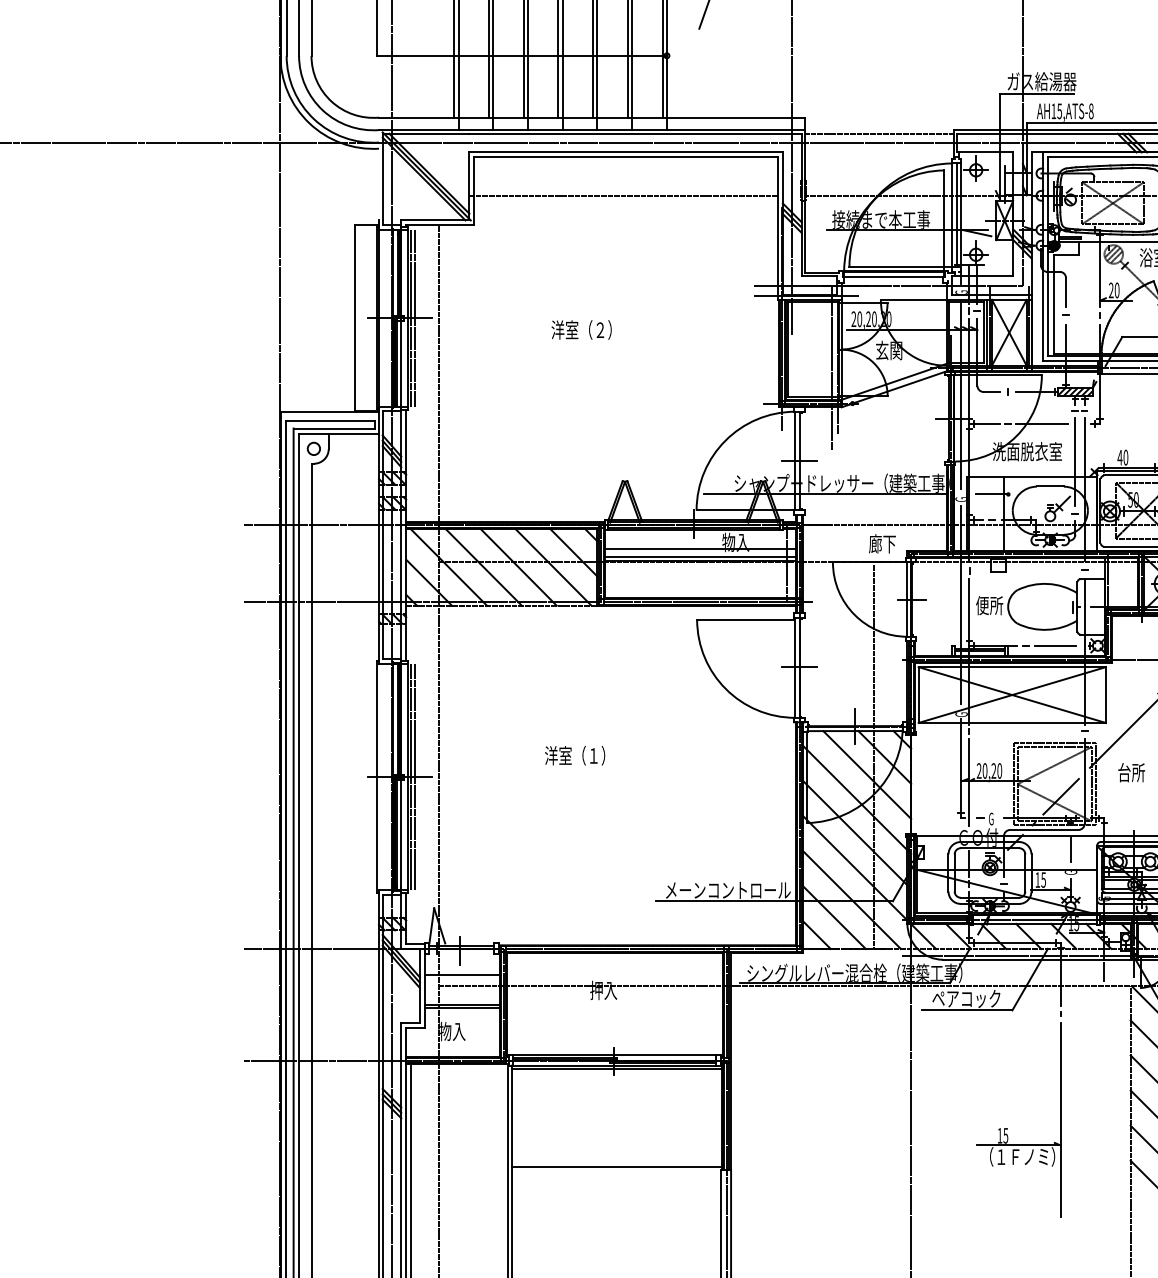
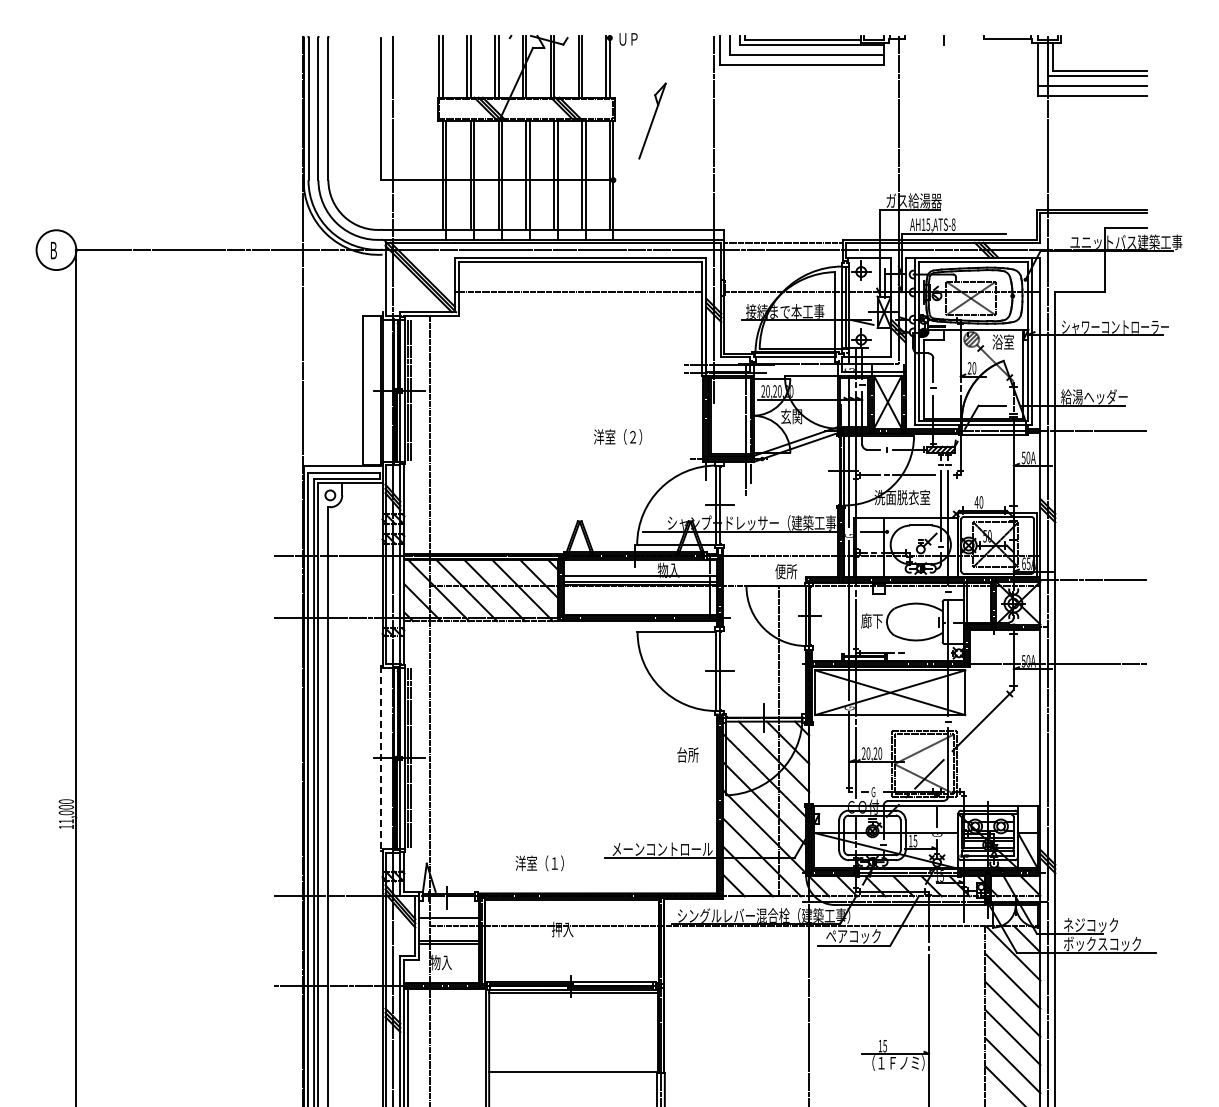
text: (582, 329) -> (618, 436), moved
text: (882, 543) -> (786, 571), 廊下 -> 便所
text: (988, 604) -> (871, 620), 便所 -> 廊下
line: (1054, 646) -> (924, 653), removed
text: (574, 755) -> (539, 863), moved
text: (1131, 772) -> (687, 754), moved
line: (377, 777) -> (381, 758), solid -> dashed

